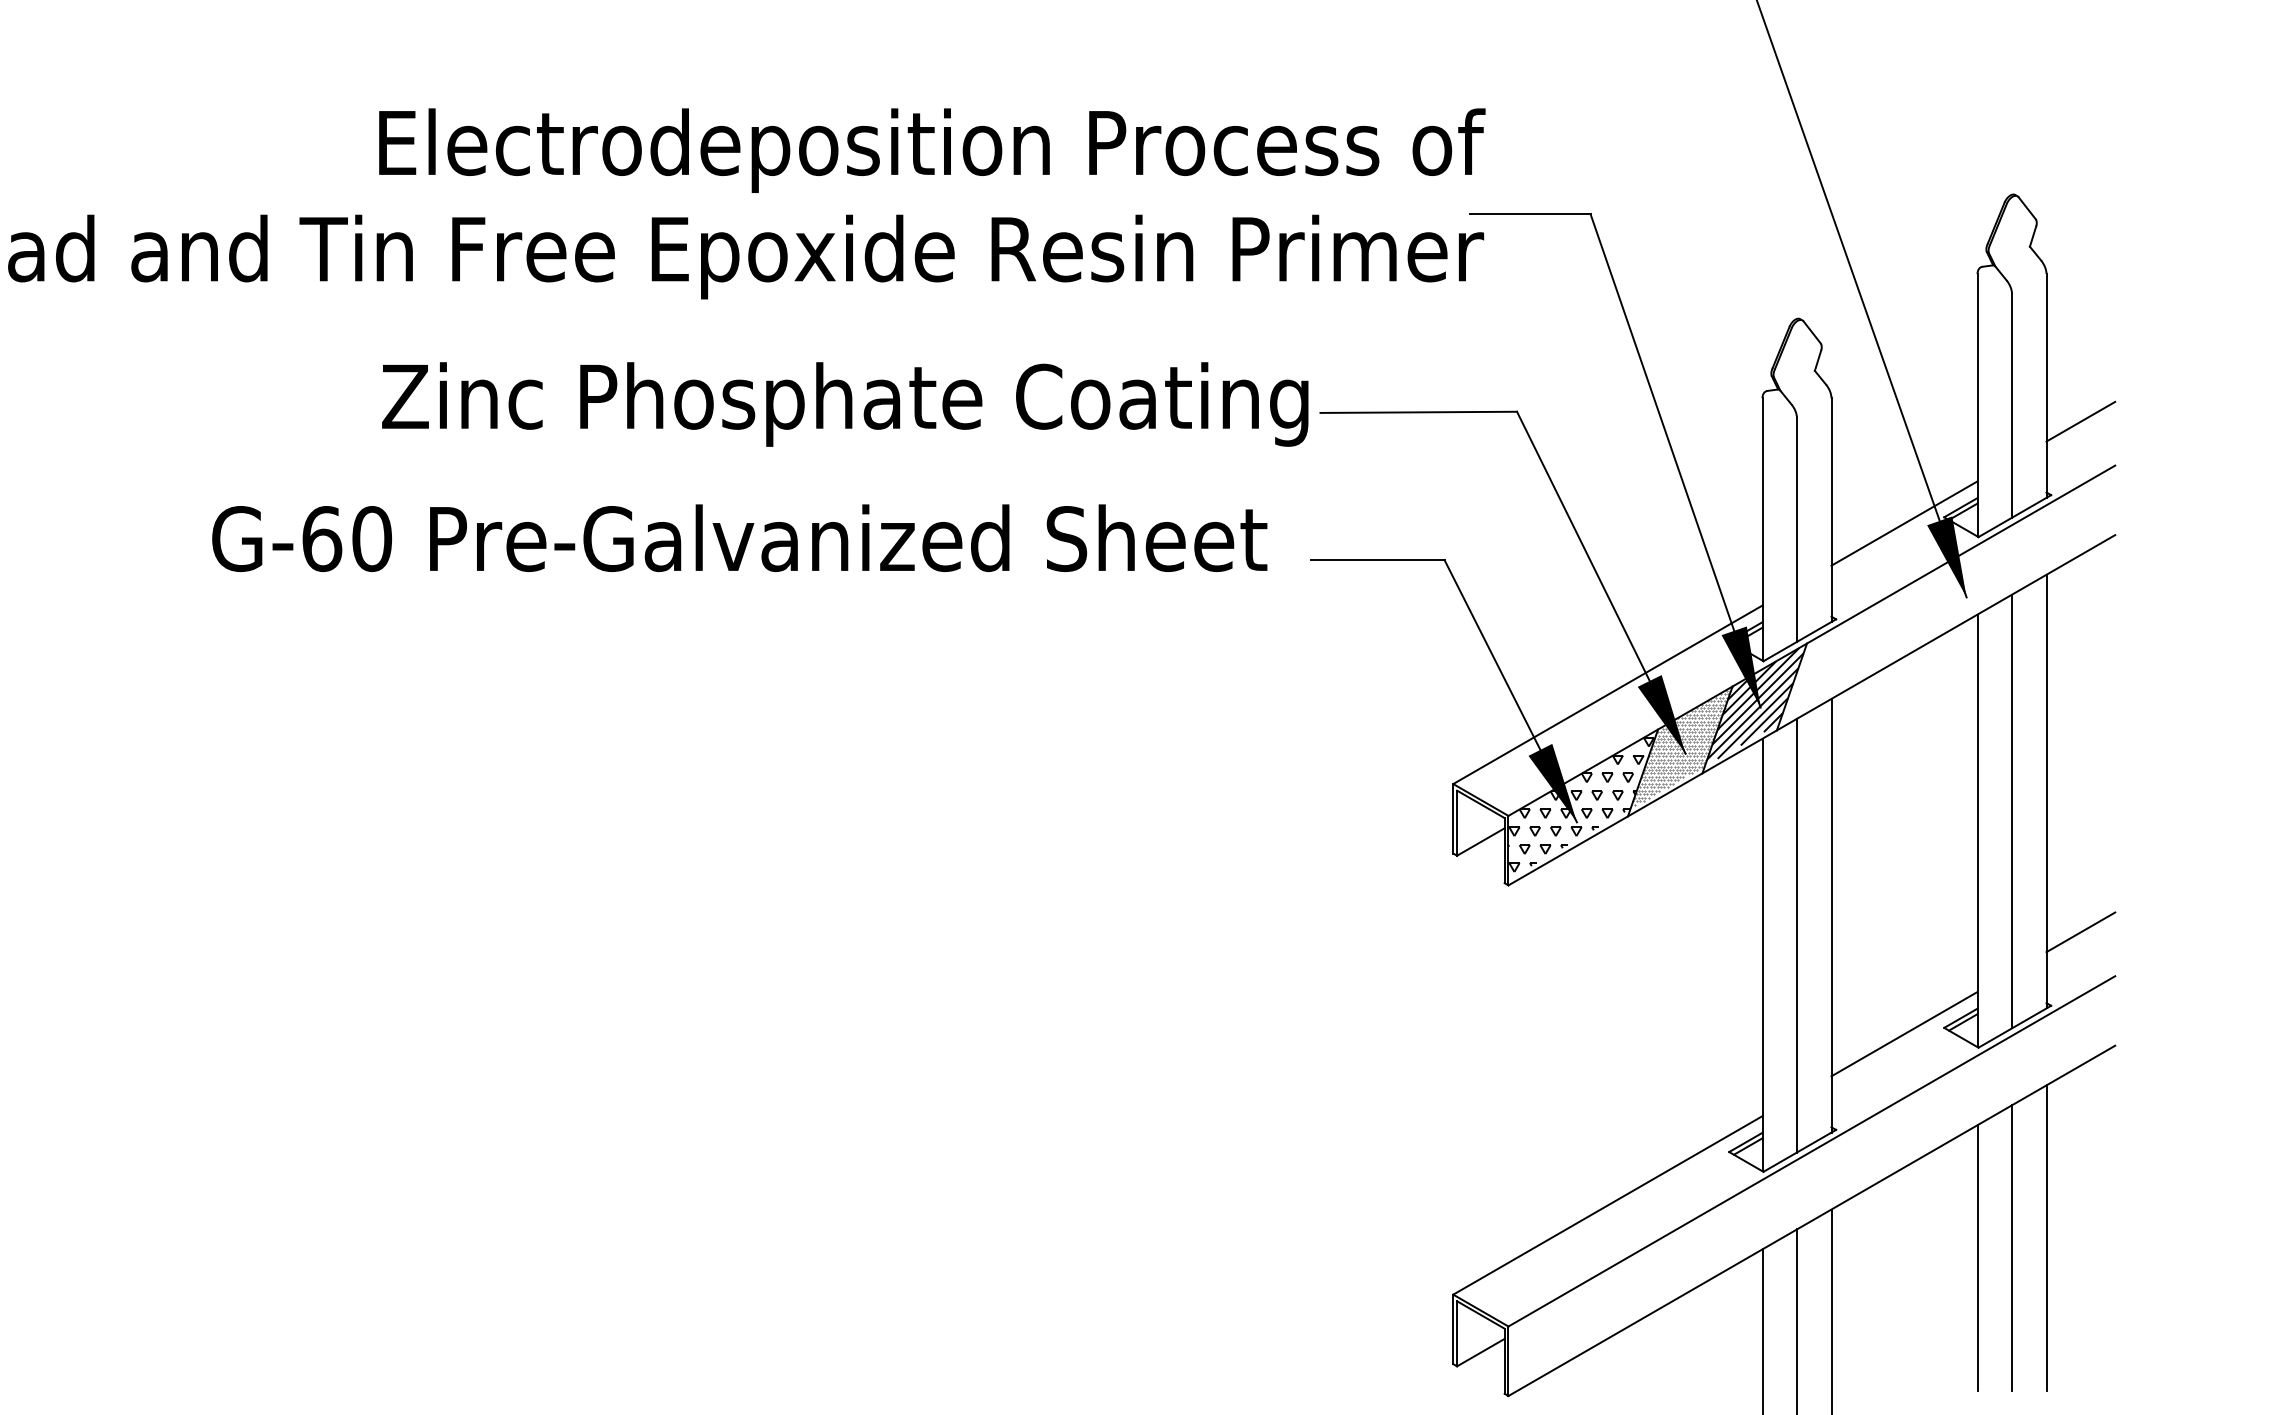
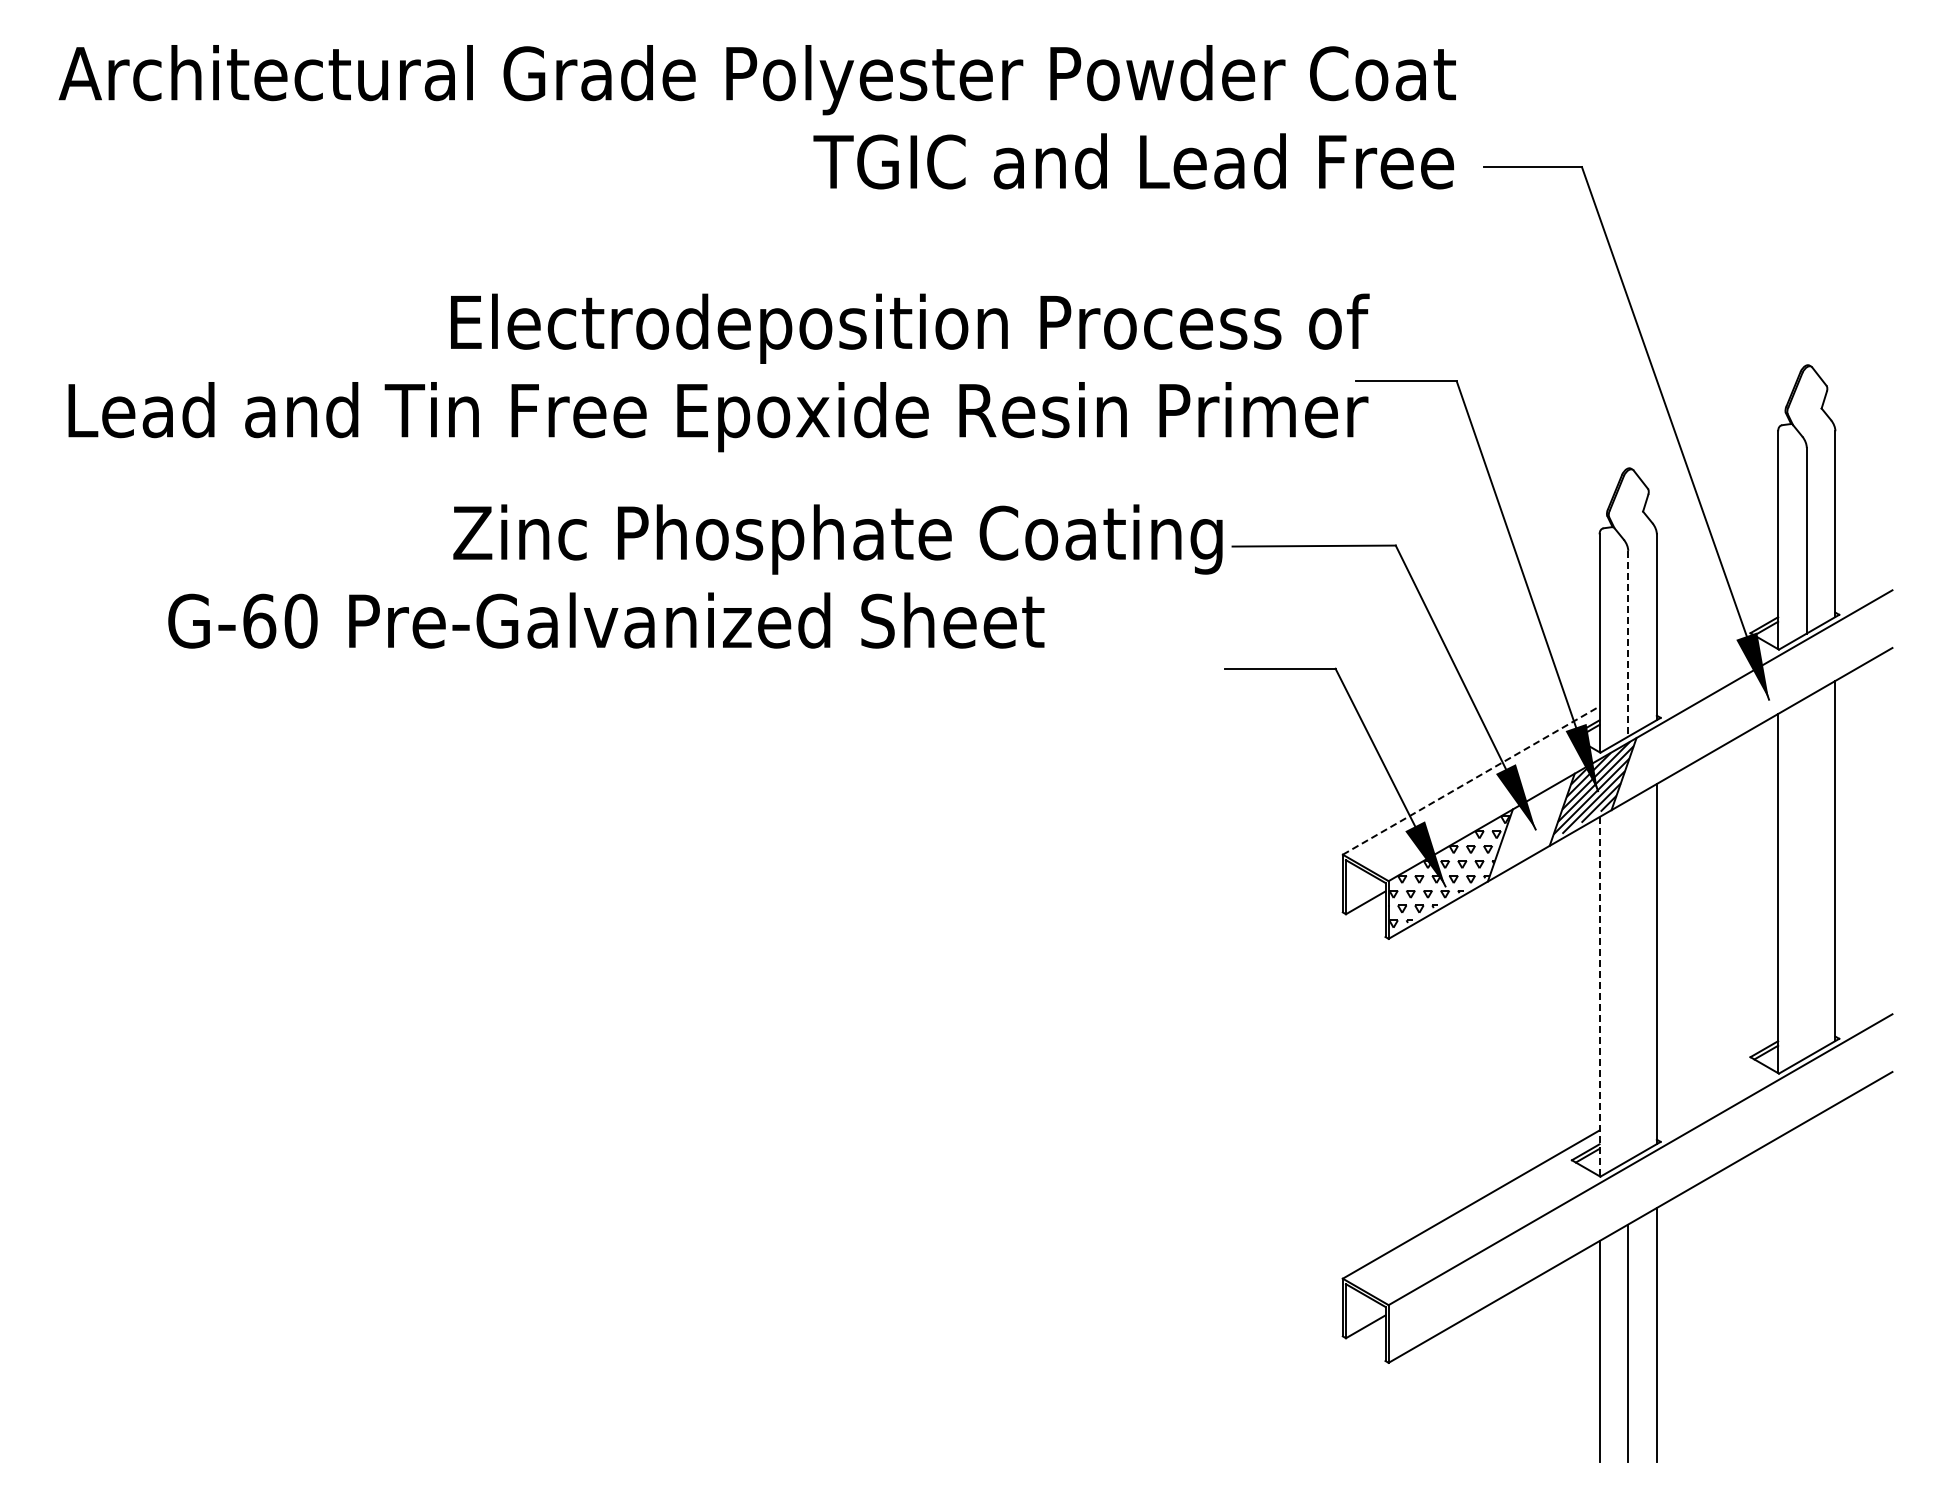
line: (2080, 421) -> (1863, 553), removed
line: (1904, 523) -> (1717, 638), removed
line: (1797, 529) -> (1628, 643), solid -> dashed
text: (739, 538) -> (606, 620), moved
line: (1608, 694) -> (1471, 780), solid -> dashed
hatch: (1682, 745) -> (1533, 822), removed
line: (2011, 811) -> (1806, 877), removed
line: (2080, 931) -> (1863, 977), removed
line: (1797, 935) -> (1628, 980), removed
line: (1762, 954) -> (1599, 996), solid -> dashed
line: (1904, 1034) -> (1717, 1062), removed
line: (2046, 1237) -> (1835, 1231), removed
line: (2011, 1247) -> (1806, 1239), removed
line: (1977, 1257) -> (1778, 1247), removed

